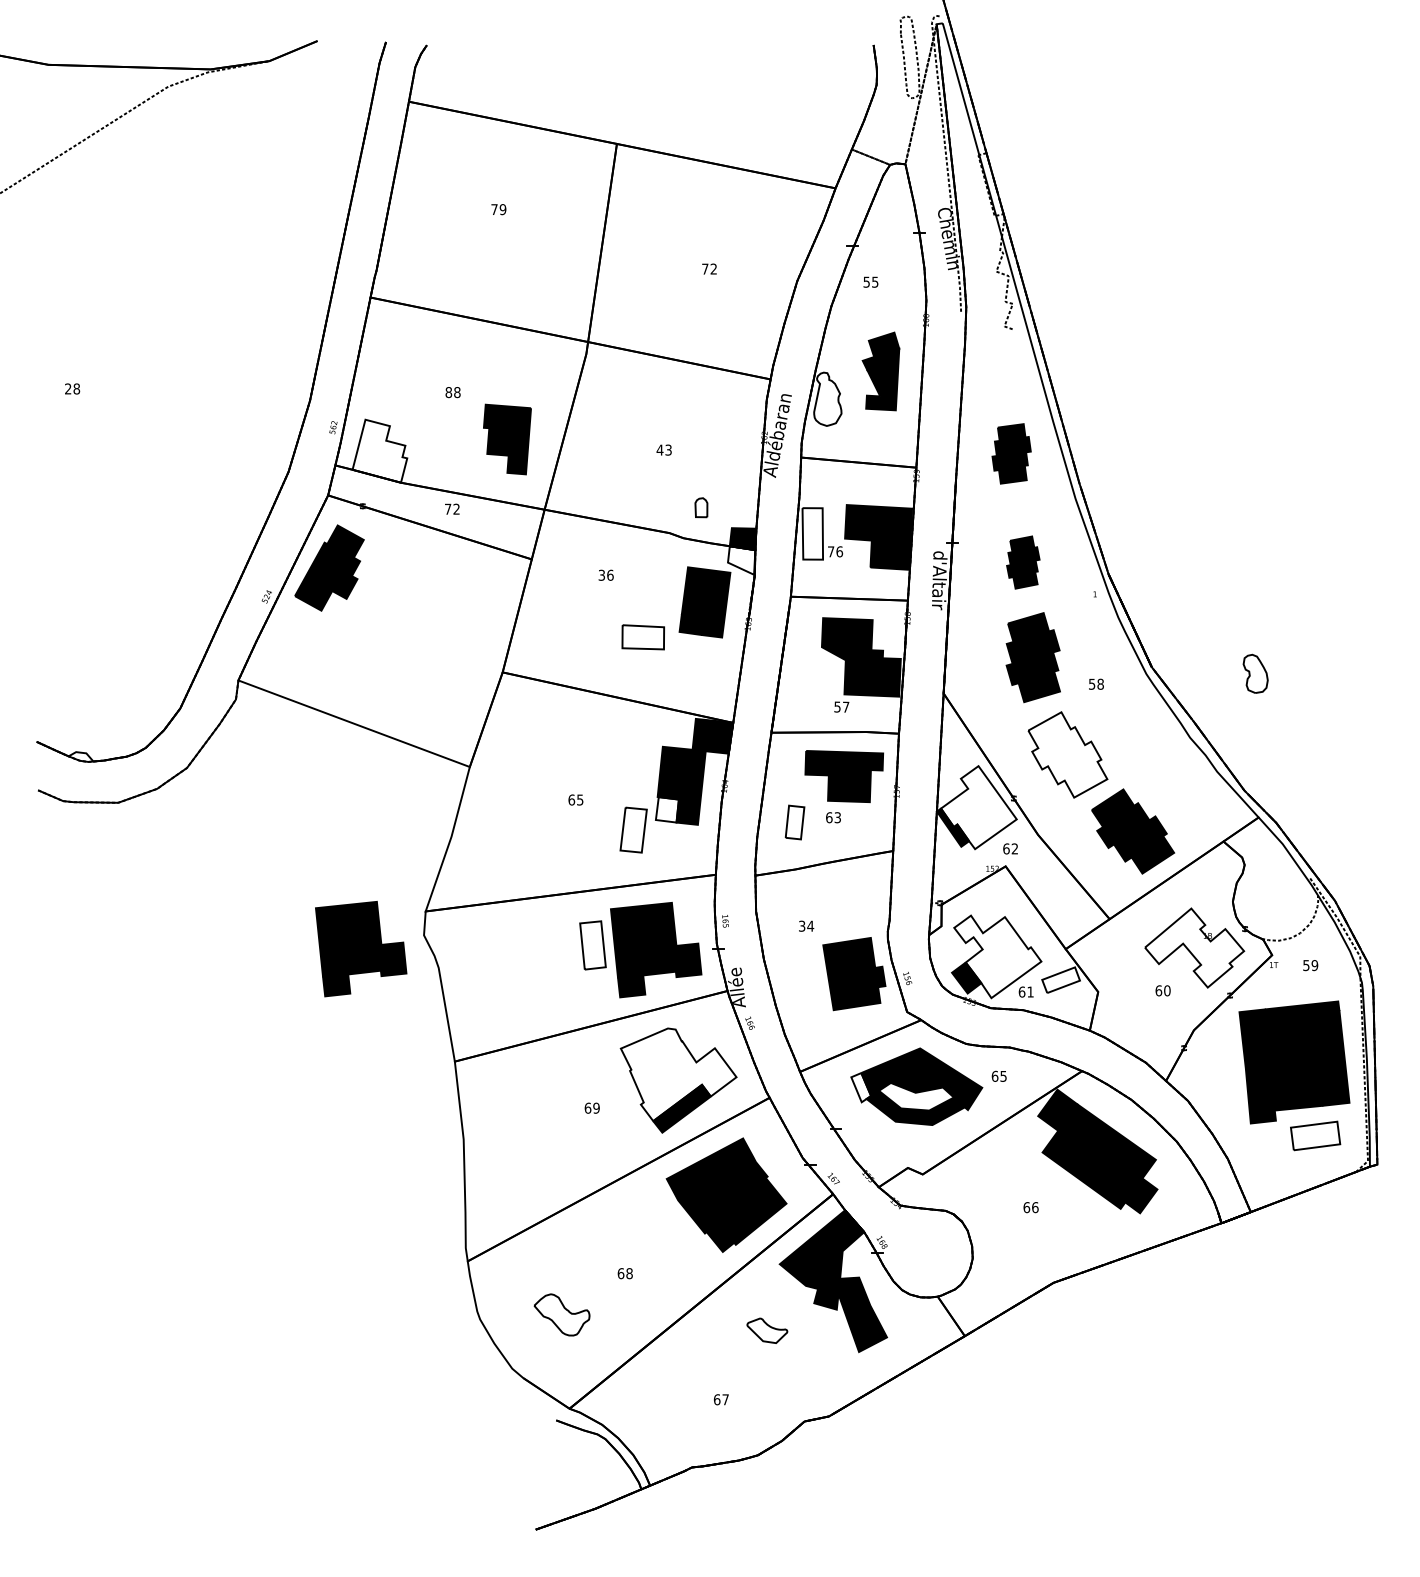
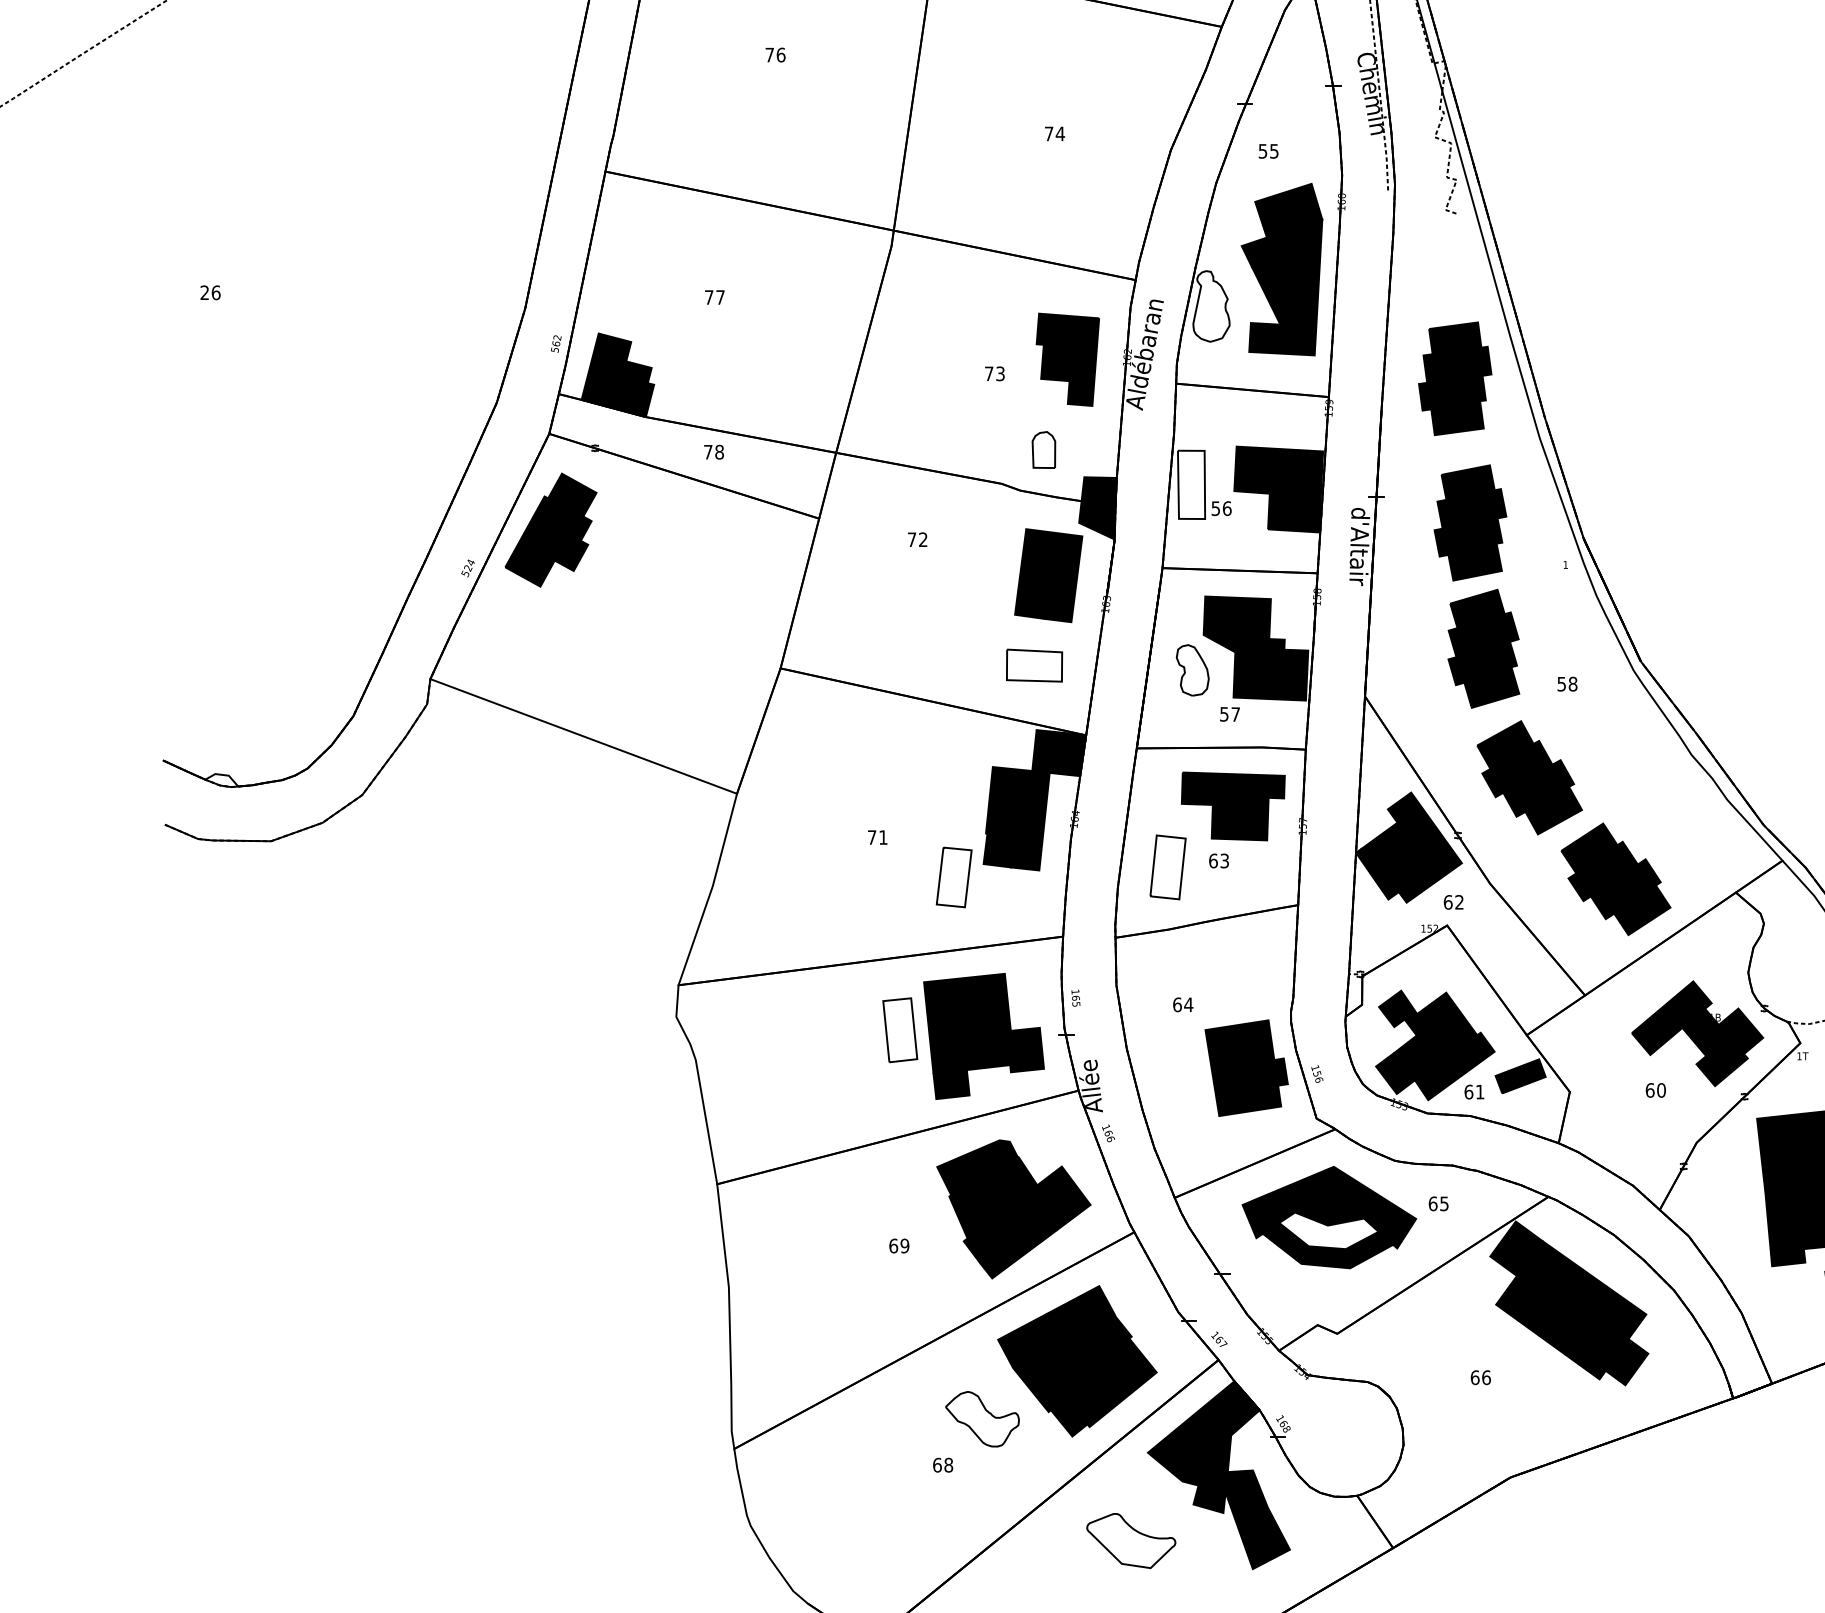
text: (502, 209) -> (780, 54), 79 -> 76
text: (713, 268) -> (1059, 133), 72 -> 74
part: (880, 371) -> (1281, 269), size x1.67
text: (76, 388) -> (215, 292), 28 -> 26
text: (452, 392) -> (714, 297), 88 -> 77
part: (507, 439) -> (1067, 359), moved
text: (659, 449) -> (988, 373), 43 -> 73
fill: (379, 450) -> (617, 374), added
part: (1011, 453) -> (1454, 378), size x1.43
part: (701, 507) -> (1044, 449), size x1.43
text: (456, 508) -> (719, 451), 72 -> 78
text: (831, 551) -> (1216, 508), 76 -> 56
fill: (741, 560) -> (1097, 520), added
part: (1023, 562) -> (1470, 522), size x1.67
text: (605, 574) -> (916, 538), 36 -> 72
part: (642, 637) -> (1033, 665), moved
part: (1255, 673) -> (1192, 669), moved
fill: (1067, 754) -> (1529, 777), added
text: (575, 799) -> (877, 836), 65 -> 71
fill: (978, 807) -> (1411, 847), added
fill: (666, 809) -> (997, 850), added
part: (794, 822) -> (1167, 867), size x1.43
text: (801, 925) -> (1176, 1003), 34 -> 64
fill: (1194, 947) -> (1697, 1033), added
part: (361, 949) -> (593, 1035), removed
fill: (997, 956) -> (1436, 1044), added
fill: (1061, 980) -> (1521, 1076), added
fill: (678, 1074) -> (1013, 1201), added
fill: (861, 1087) -> (1256, 1218), added
part: (561, 1314) -> (981, 1418), moved
part: (767, 1330) -> (1131, 1540), size x1.67

